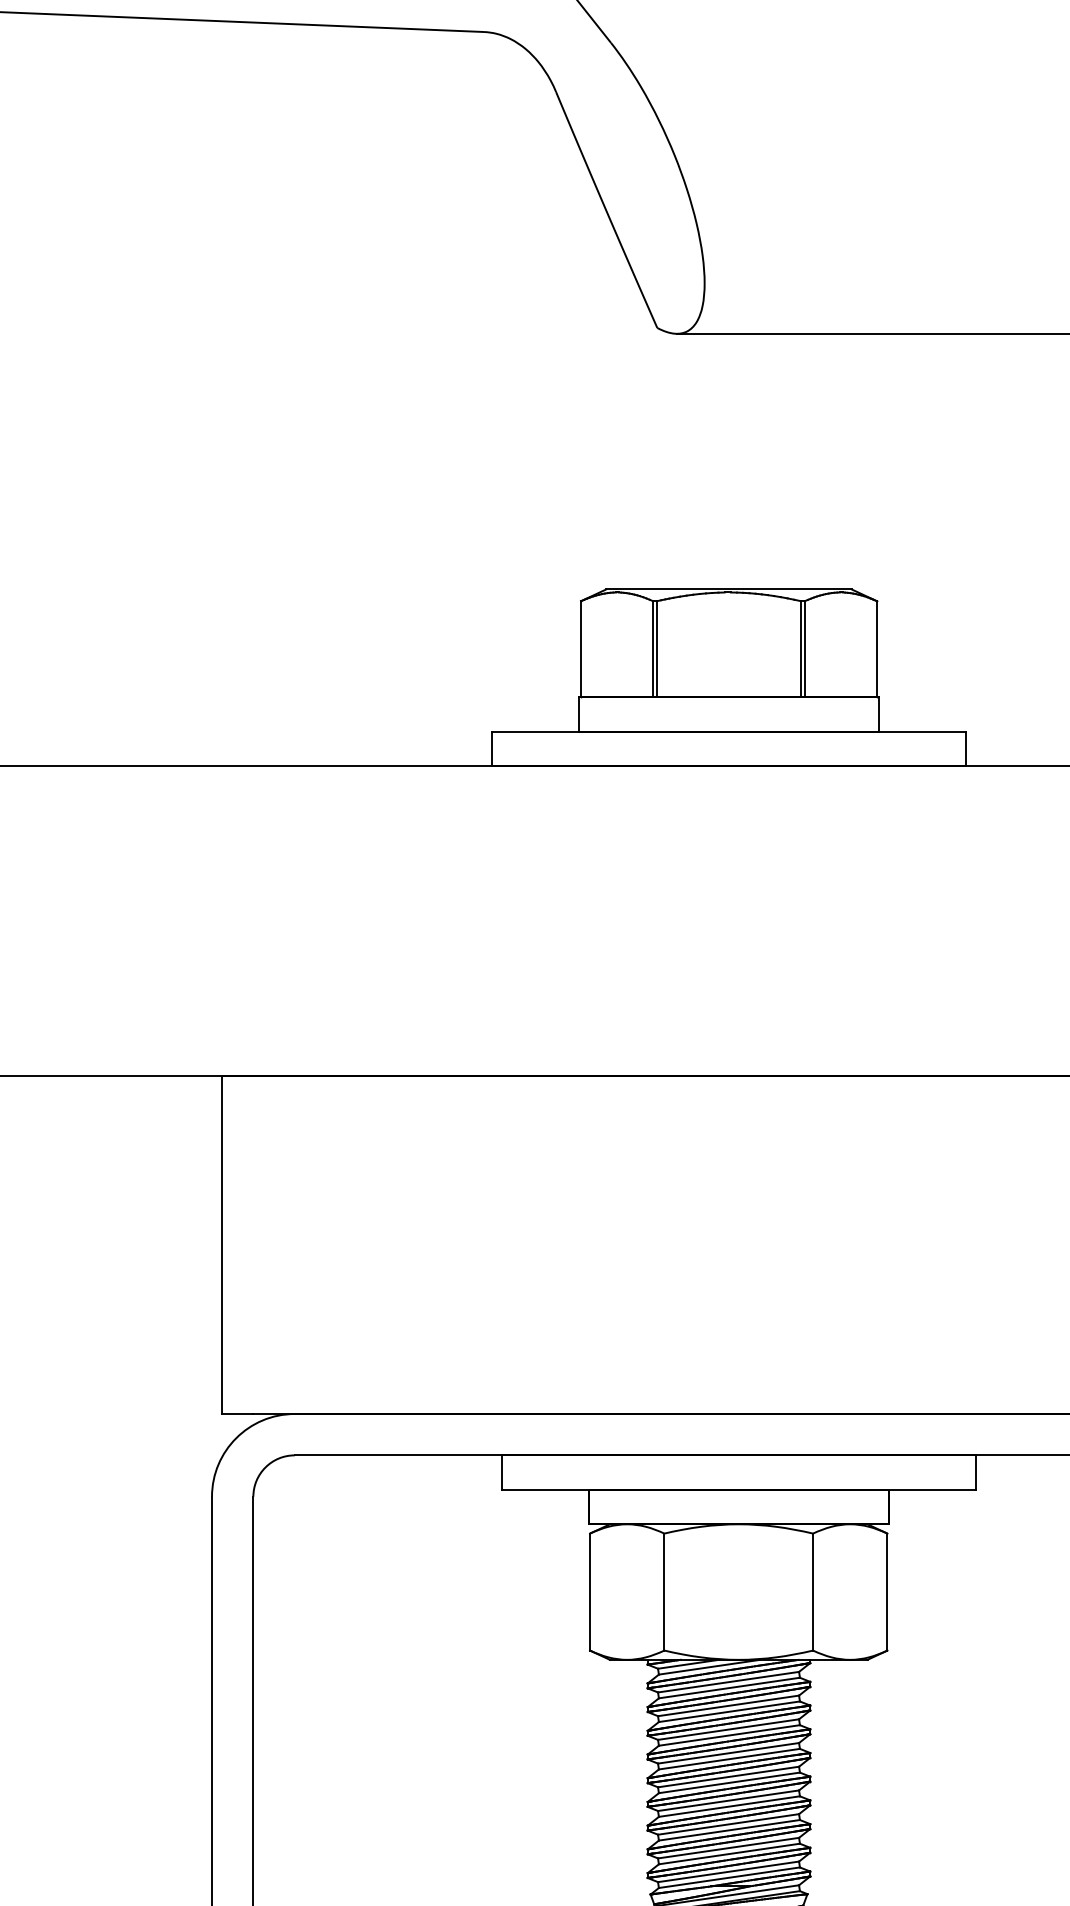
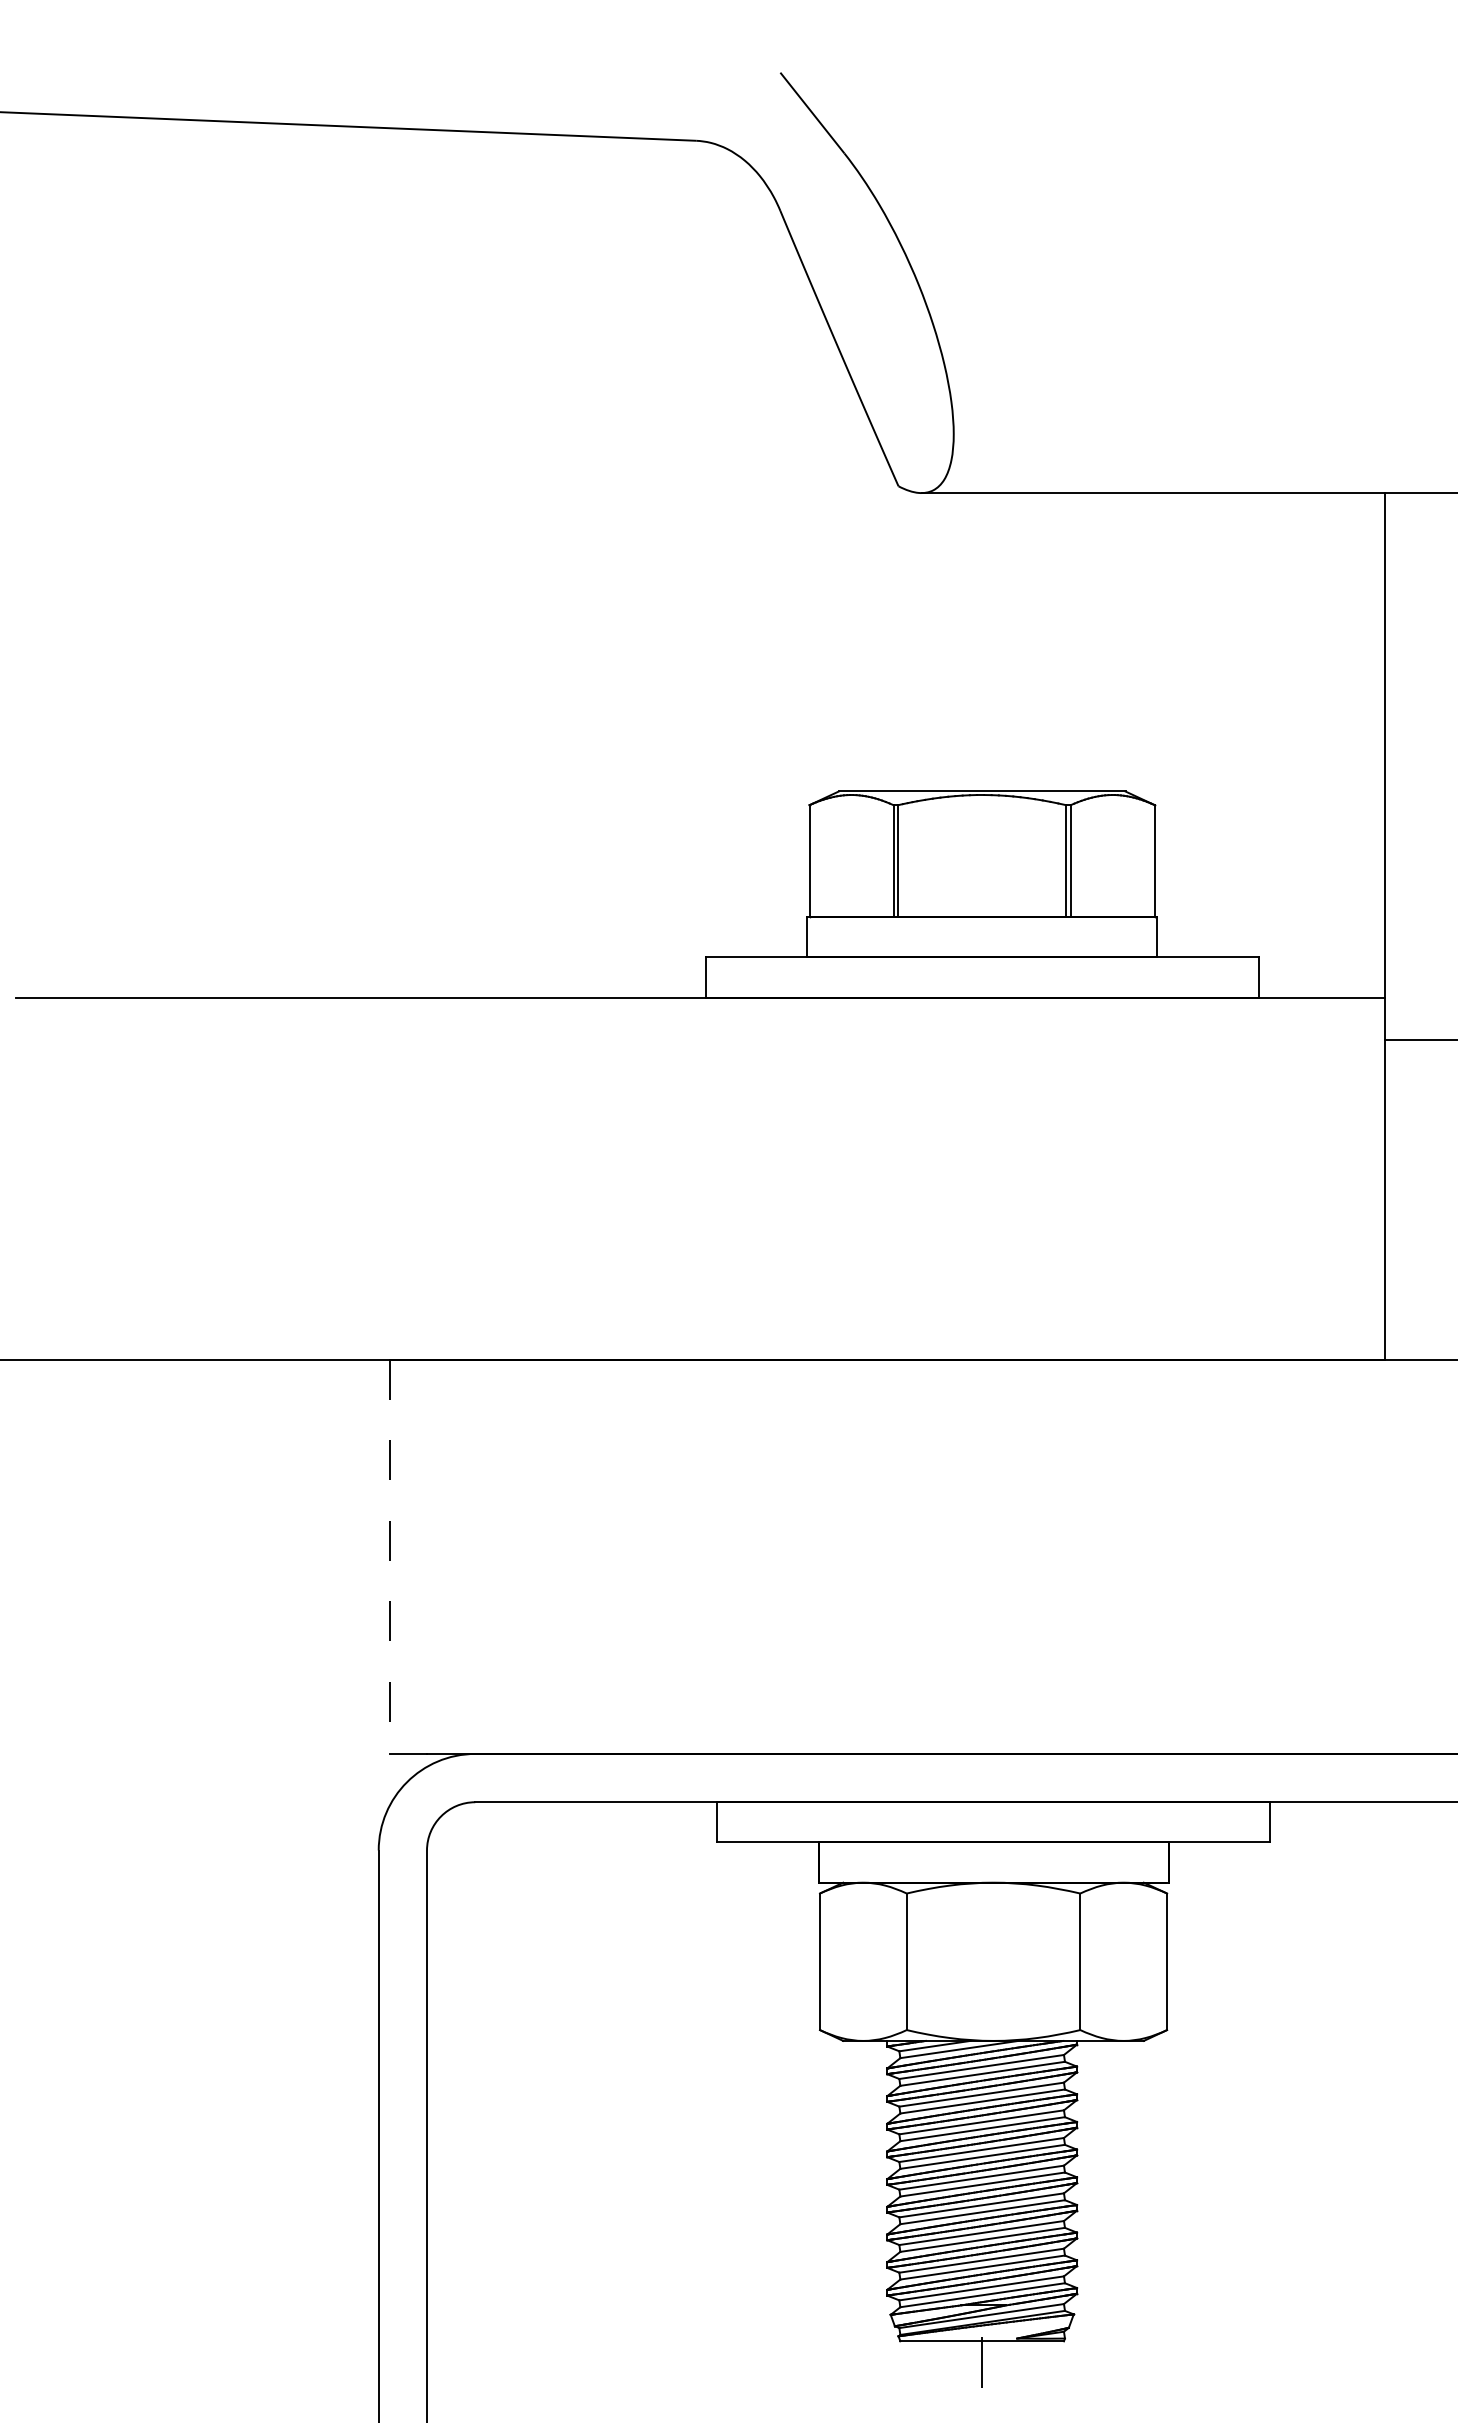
line: (222, 1245) -> (390, 1557), solid -> dashed

